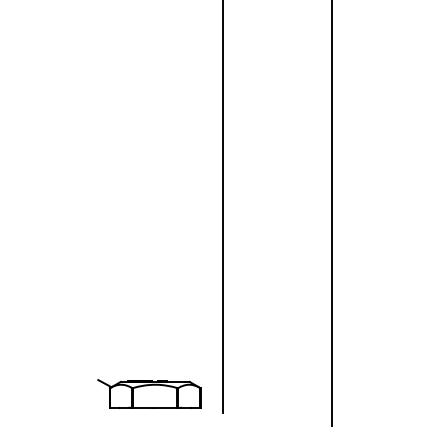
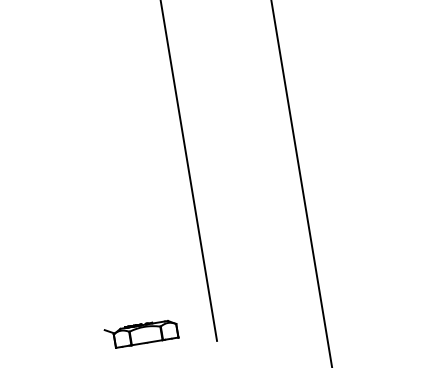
part: (149, 393) -> (141, 333), size x0.7

